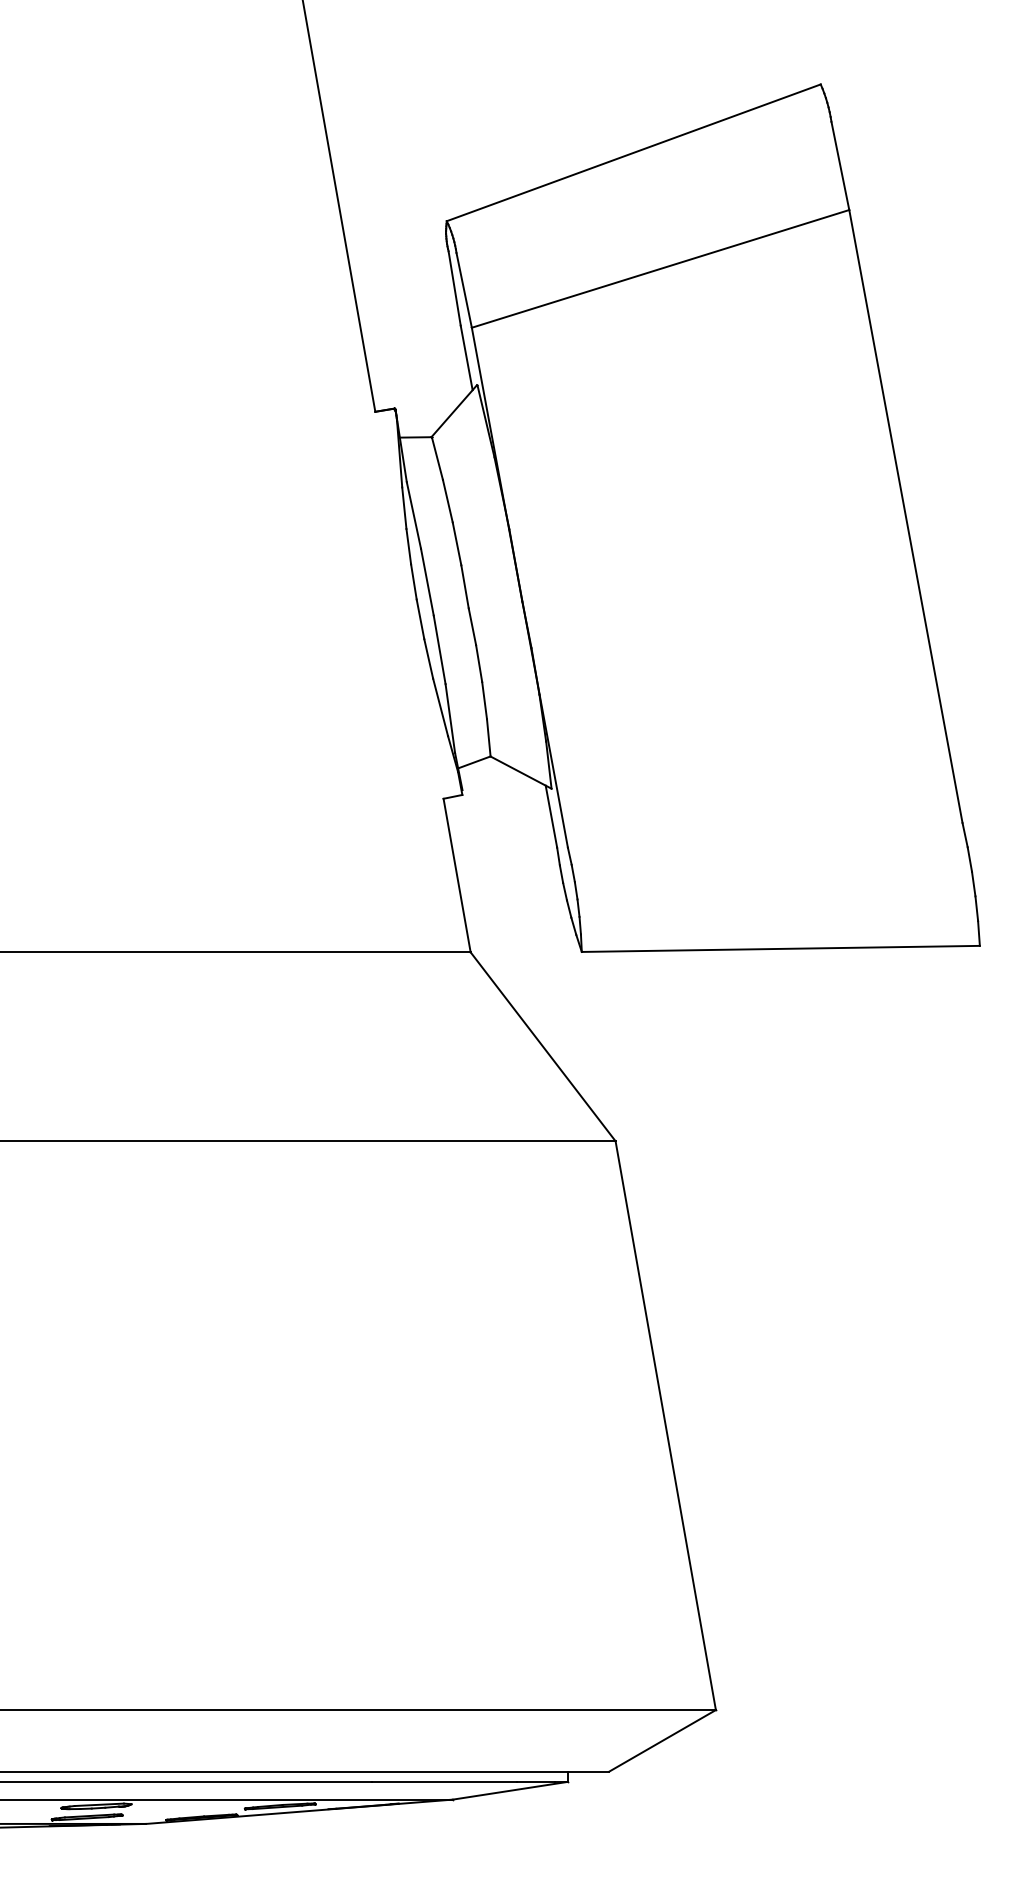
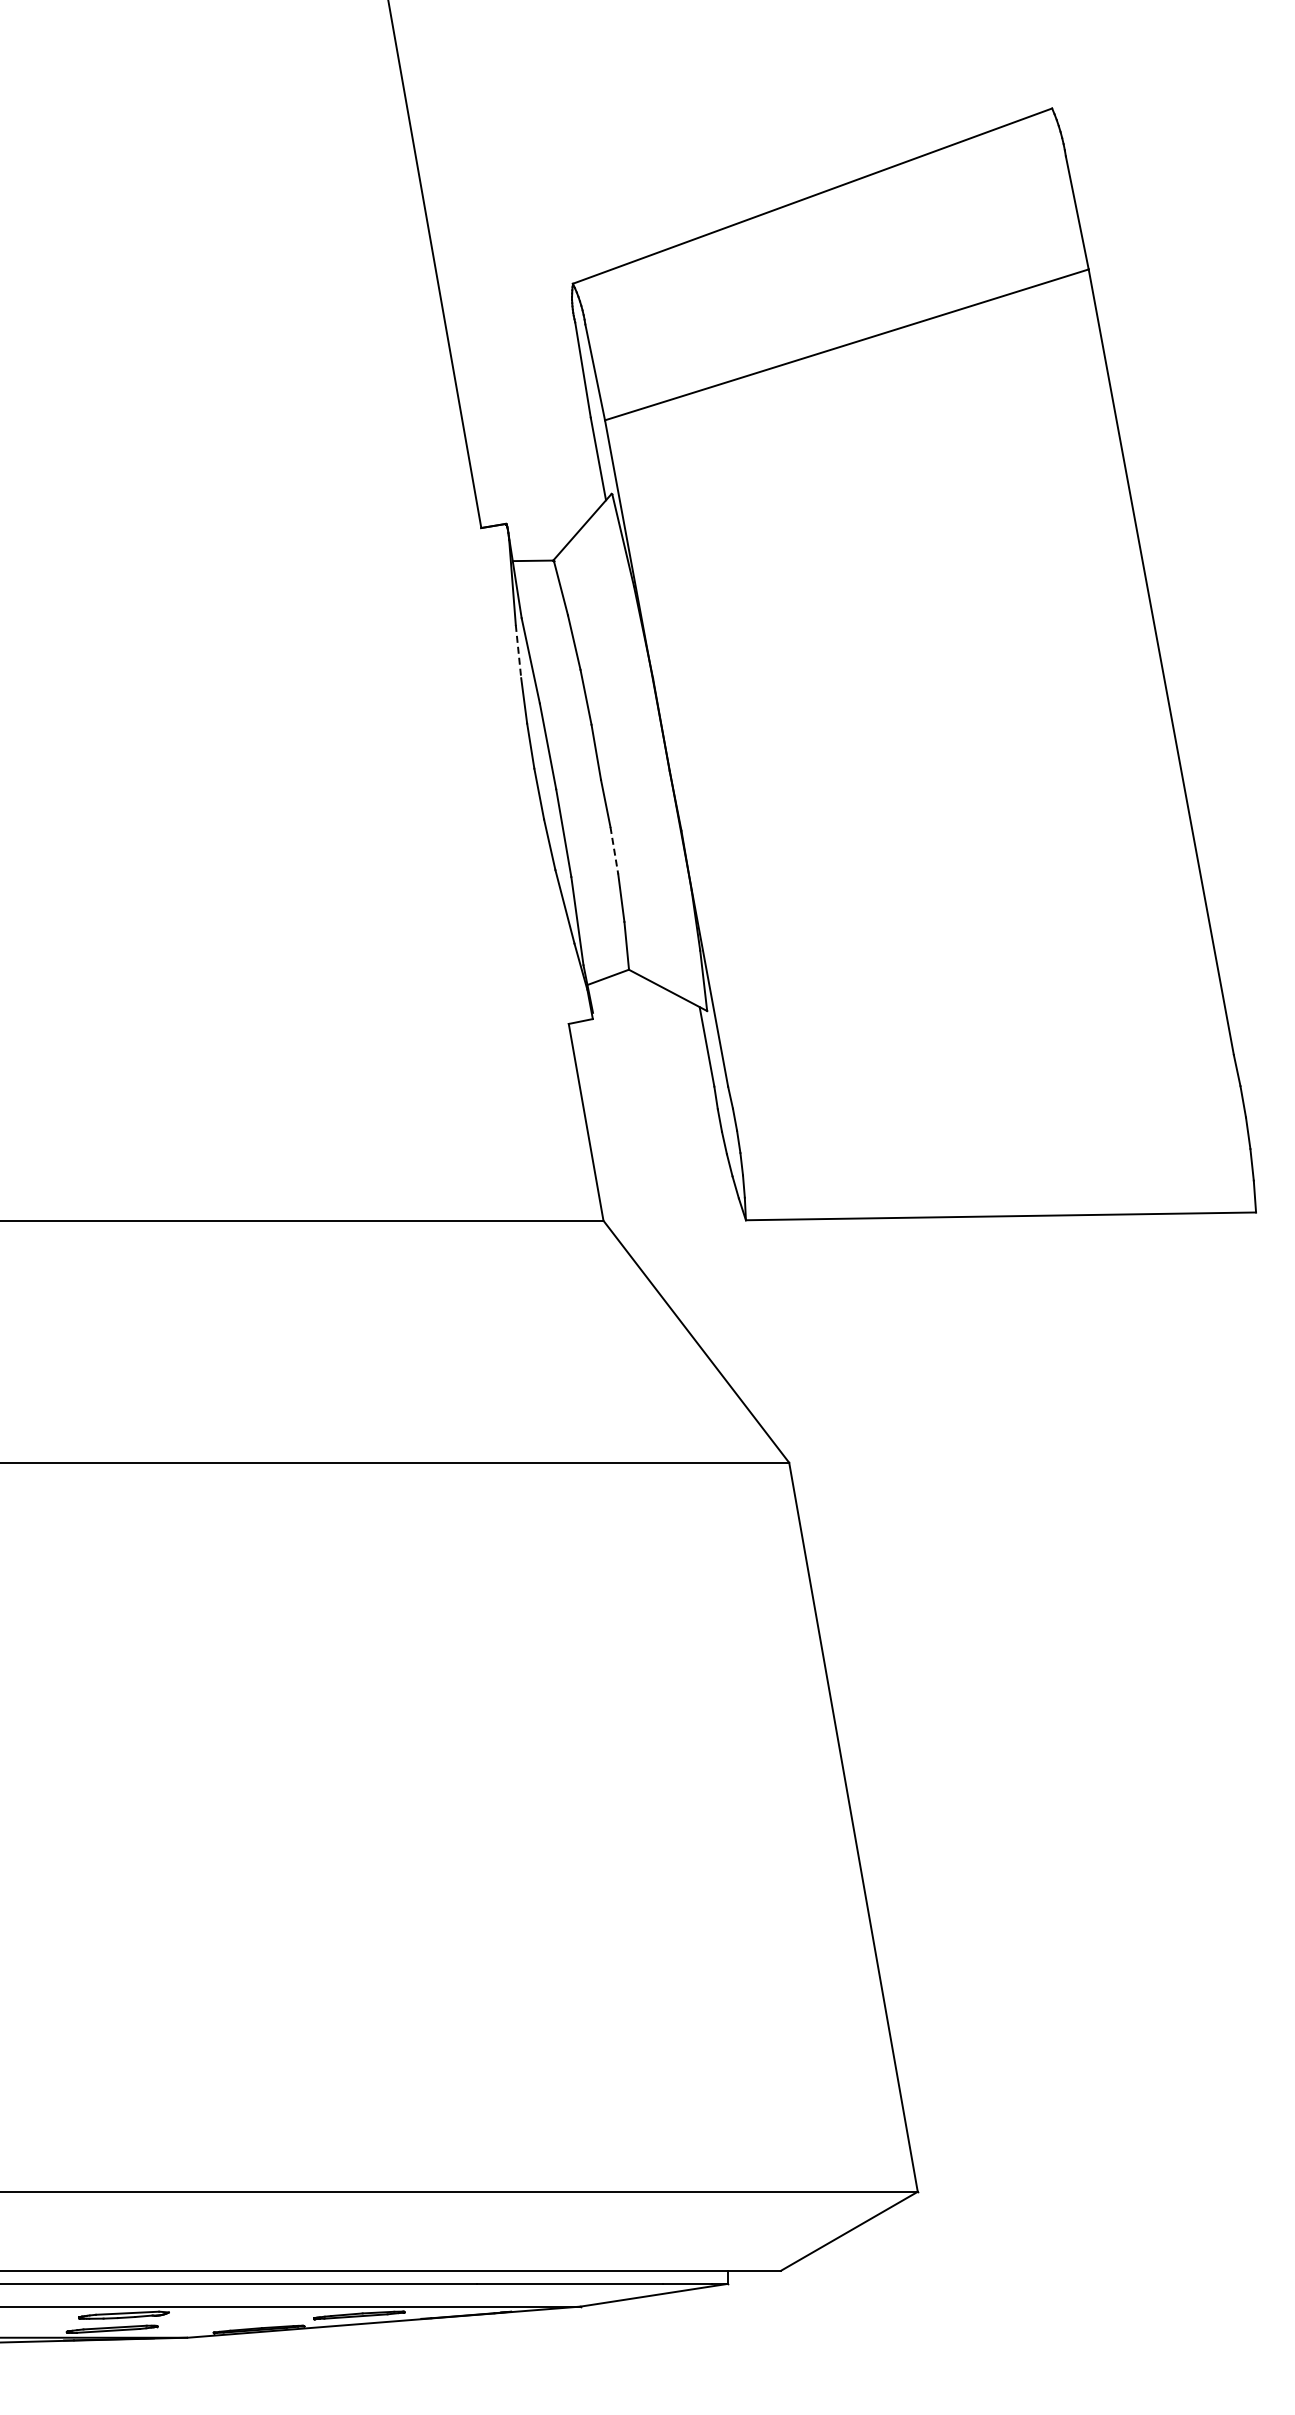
line: (404, 508) -> (518, 651), solid -> dashed
line: (479, 663) -> (614, 850), solid -> dashed

